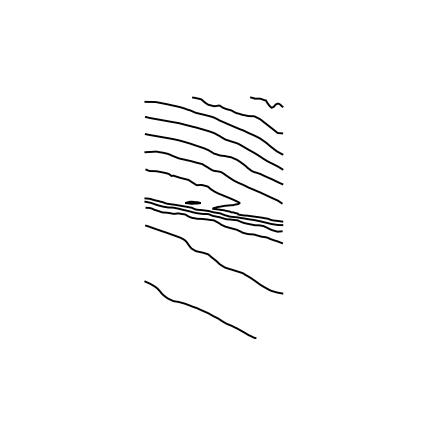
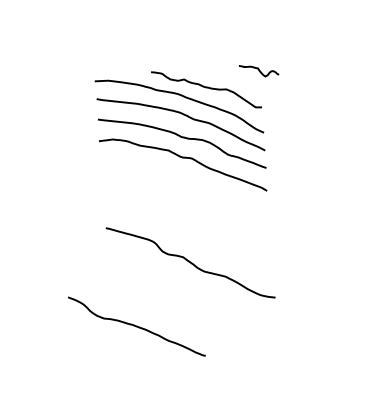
curve: (266, 102) -> (258, 70), moved
part: (213, 206) -> (185, 199), removed
curve: (200, 309) -> (137, 326), moved

